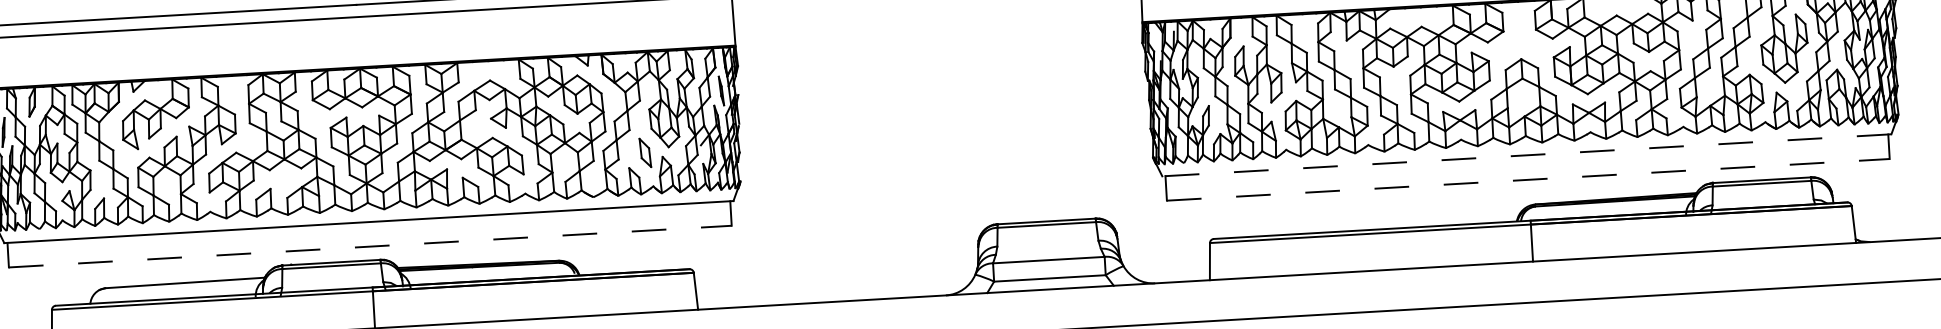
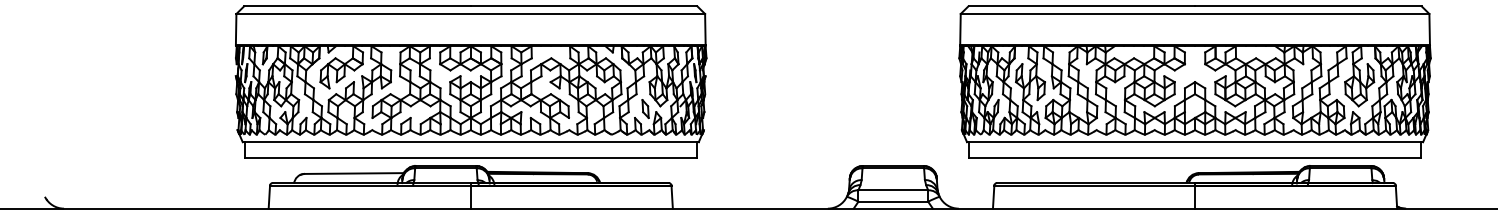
line: (1525, 155) -> (1194, 142), dashed -> solid
line: (1528, 179) -> (1195, 157), dashed -> solid
line: (371, 246) -> (471, 157), dashed -> solid

